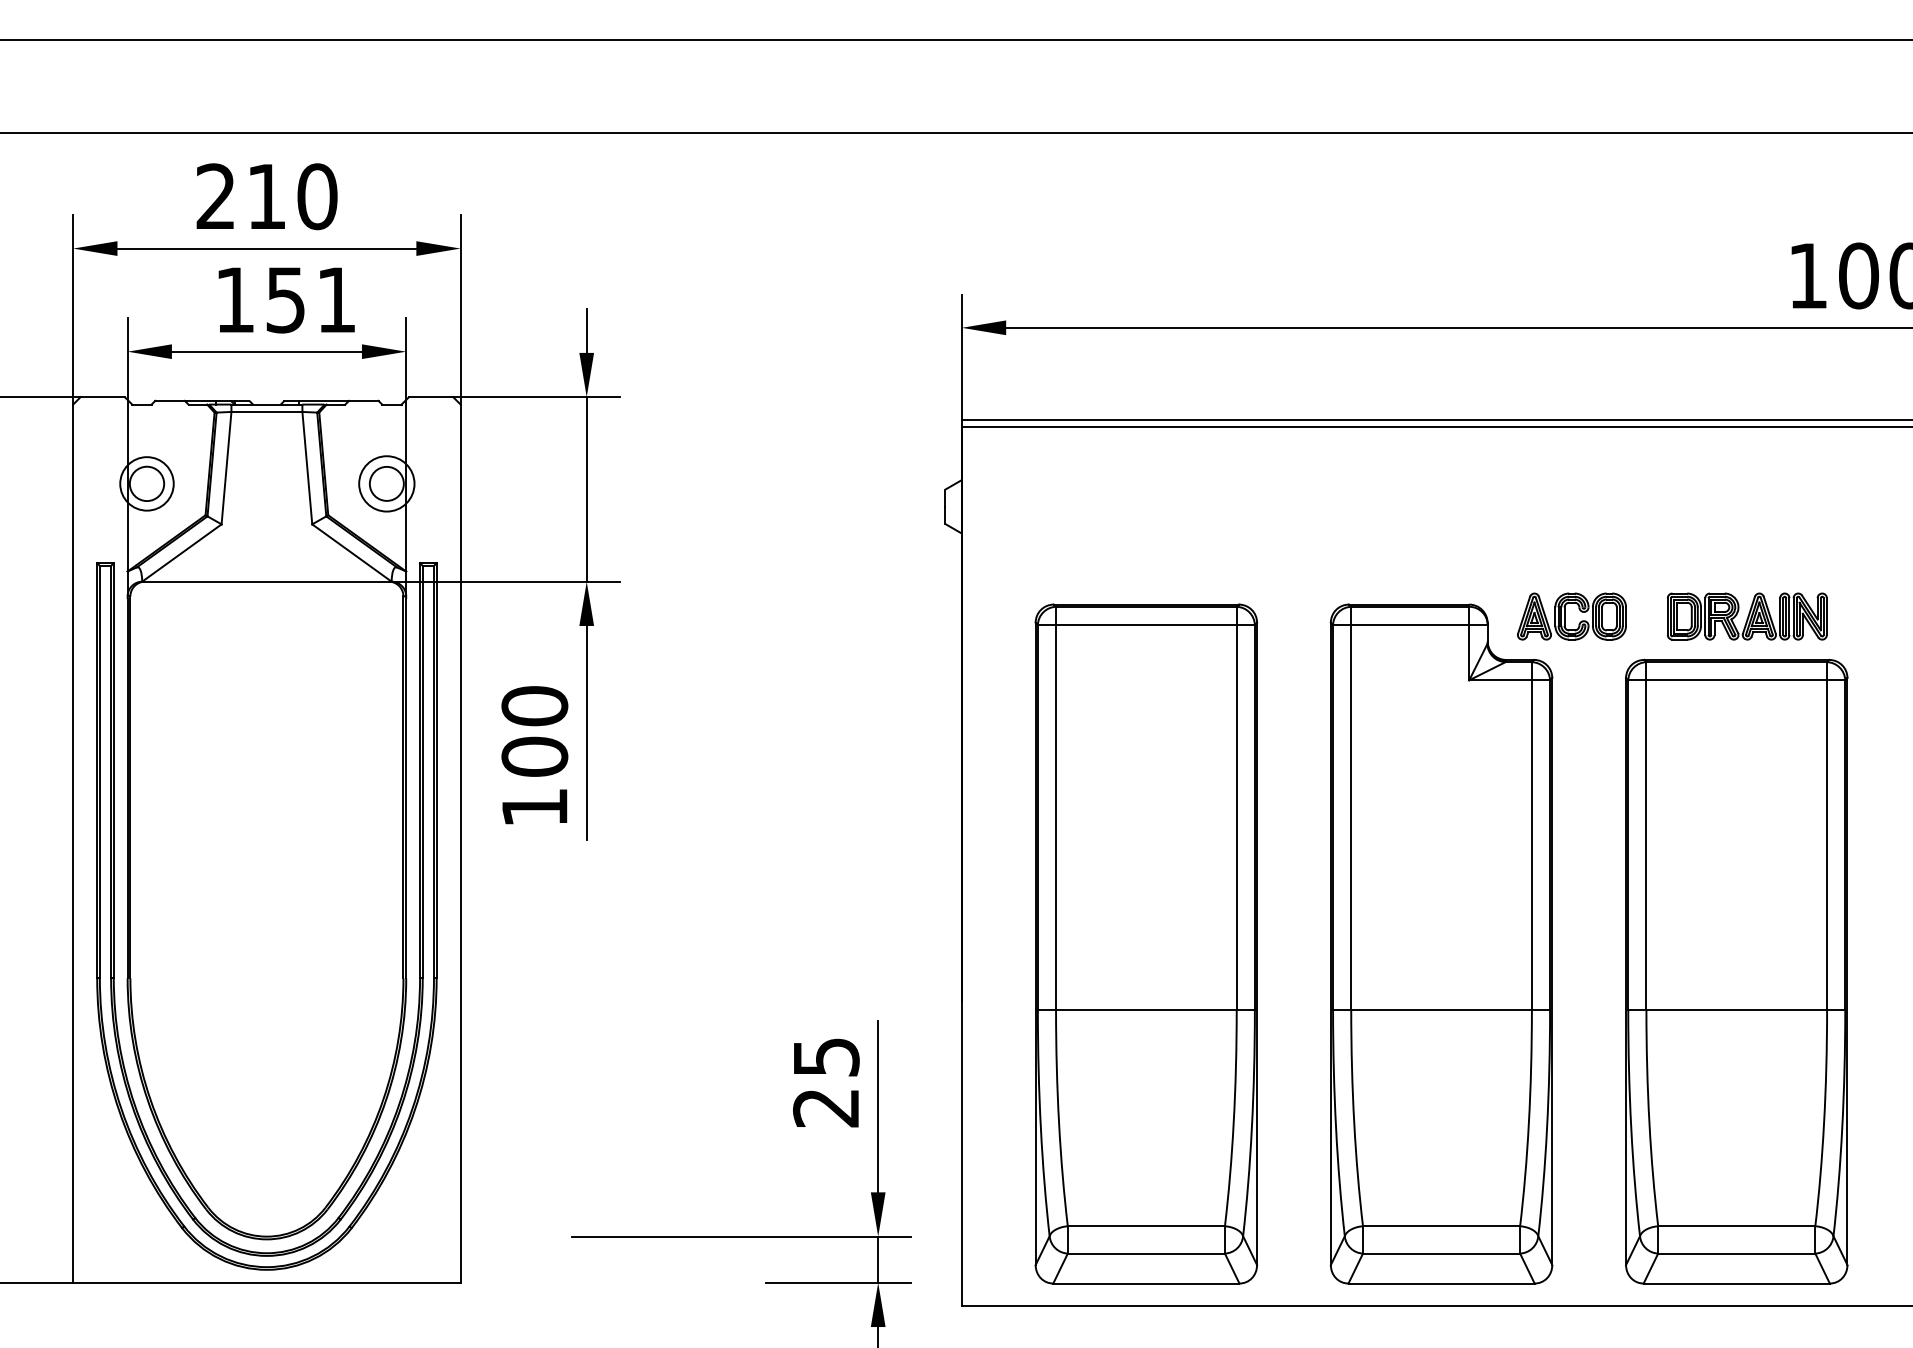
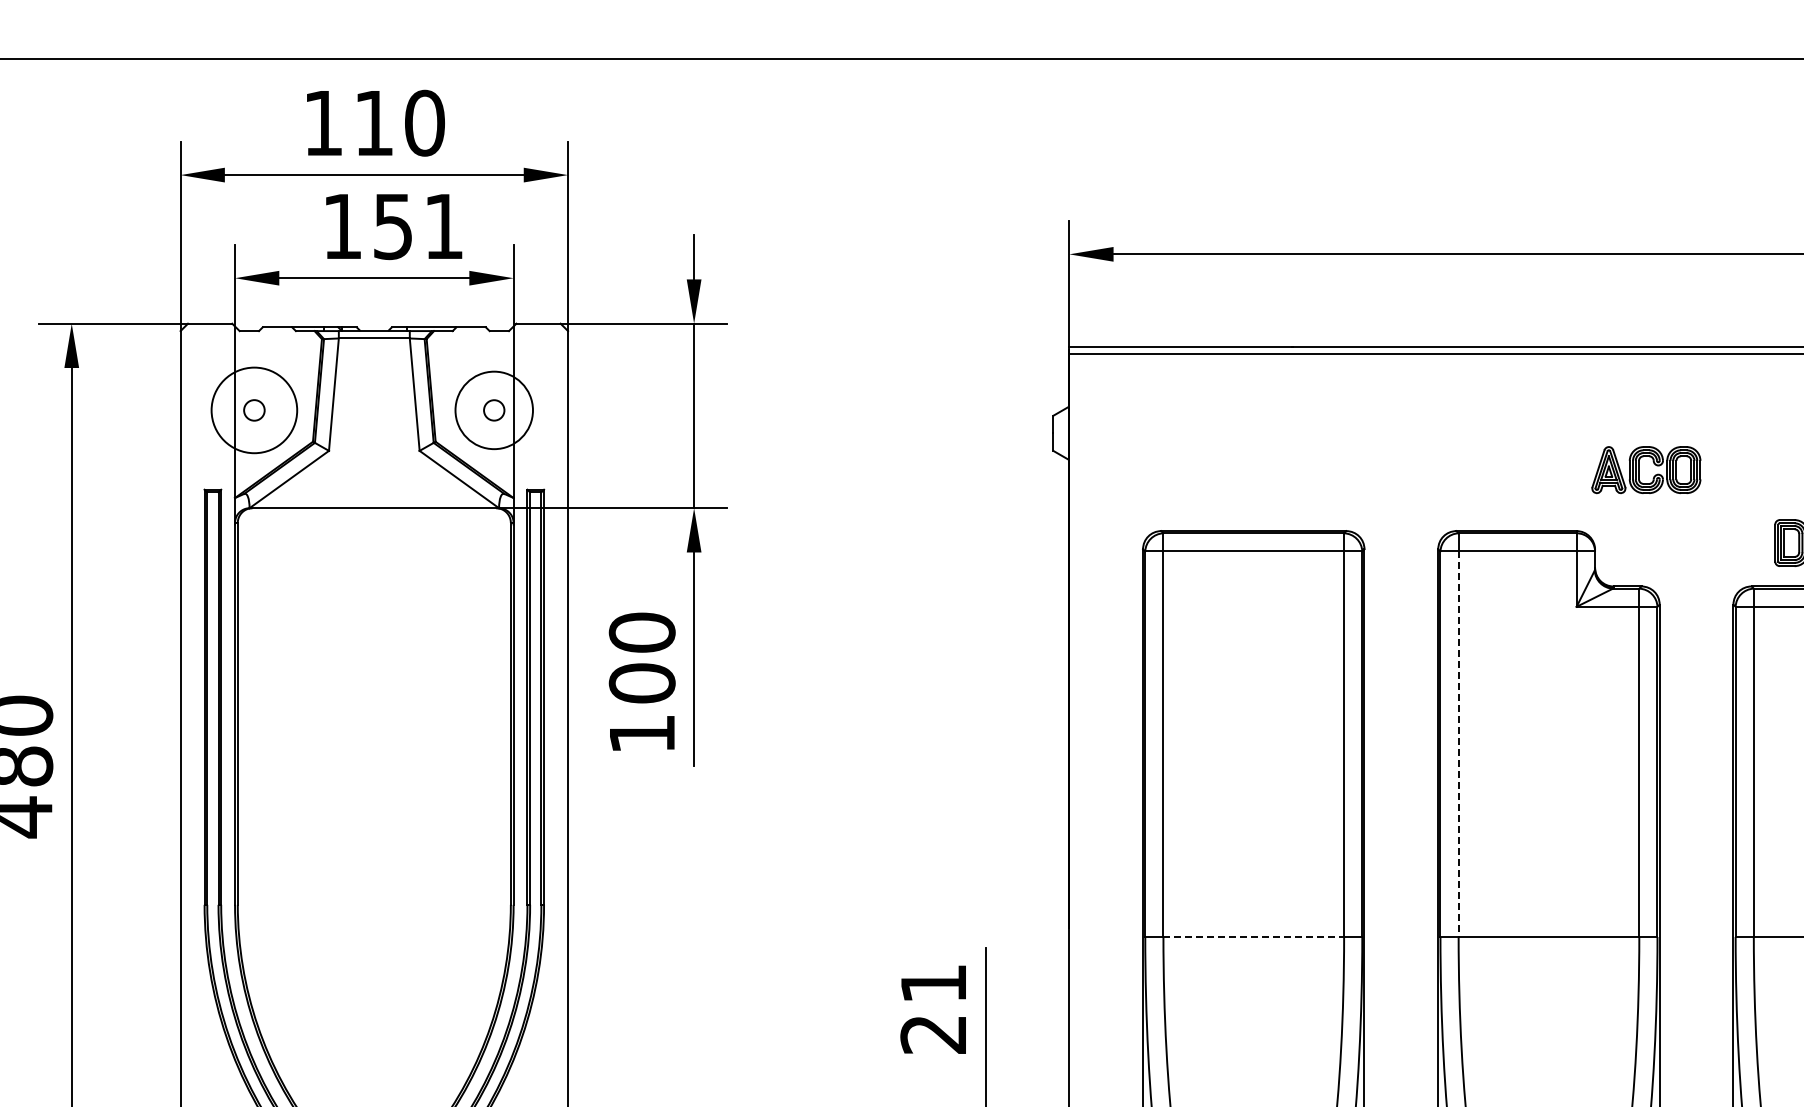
text: (215, 195) -> (322, 122), 210 -> 110
circle: (146, 483) -> (253, 410), size x0.6
circle: (146, 483) -> (253, 410), size x1.6
circle: (386, 483) -> (493, 410), size x0.6
circle: (386, 483) -> (493, 410), size x1.4
part: (1571, 616) -> (1645, 470), moved
line: (1351, 817) -> (1458, 744), solid -> dashed
line: (1146, 1010) -> (1253, 937), solid -> dashed
text: (826, 1057) -> (933, 984), 25 -> 21

